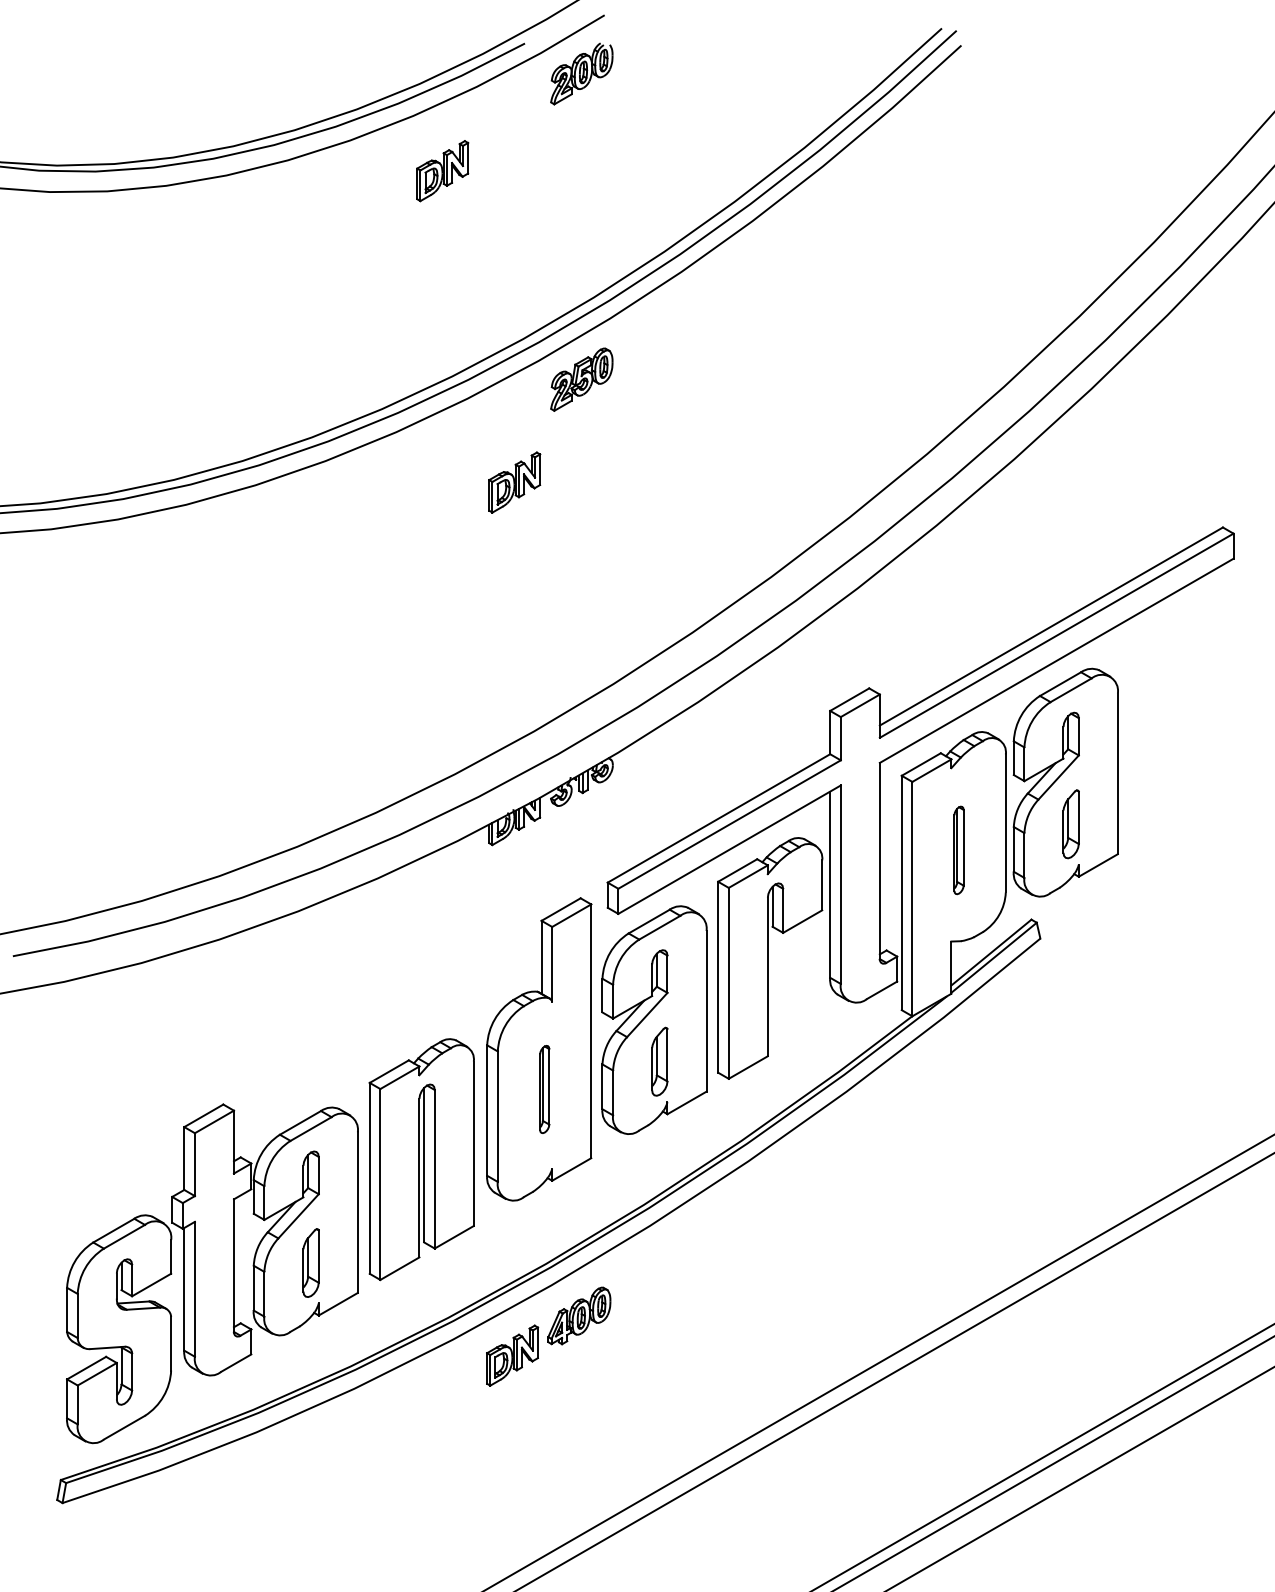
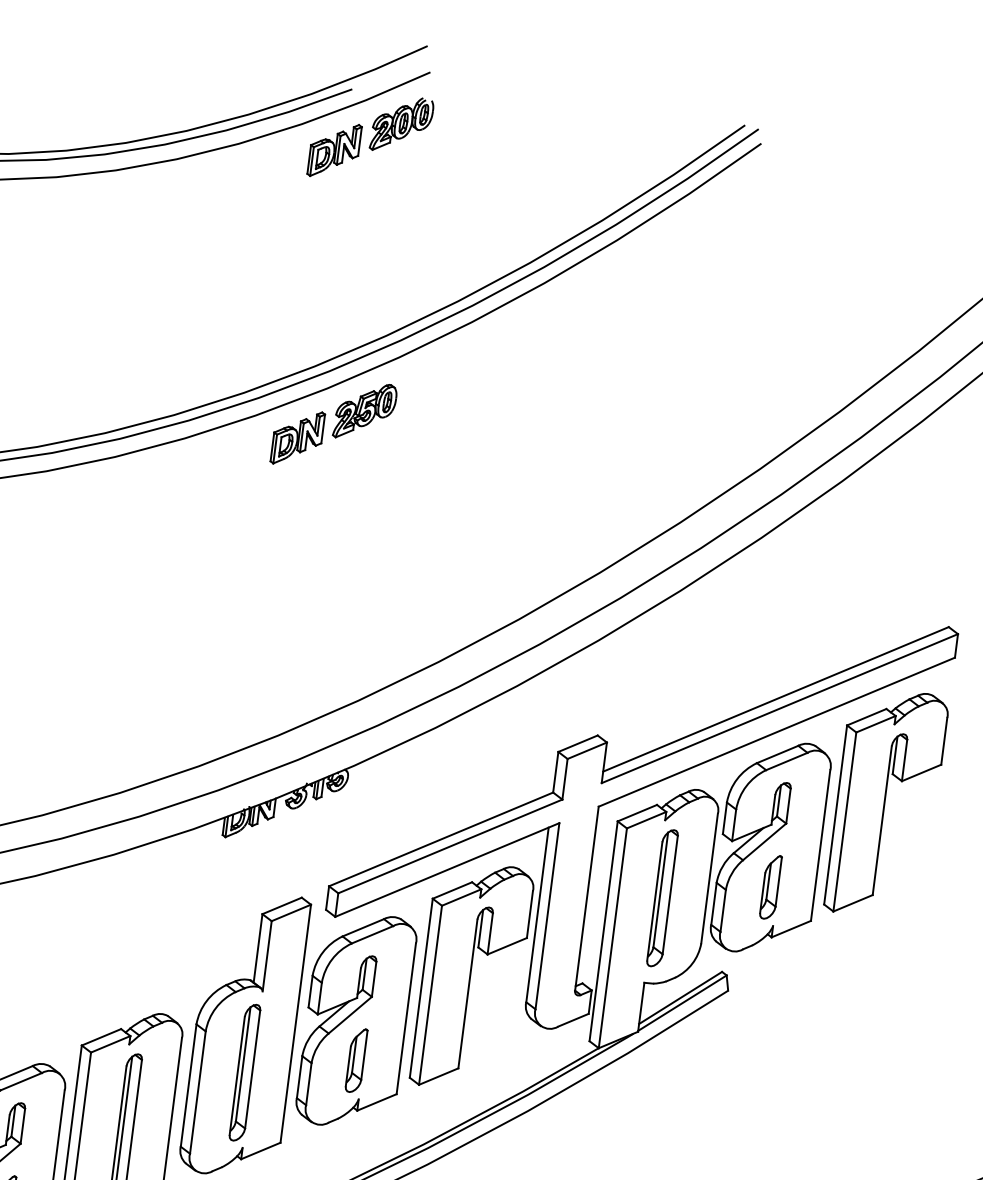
part: (442, 171) -> (334, 150), moved
part: (514, 482) -> (297, 437), moved
part: (1181, 720) -> (886, 803), added
part: (958, 850) -> (661, 898), size x1.67
part: (544, 1089) -> (244, 1072), size x1.67

